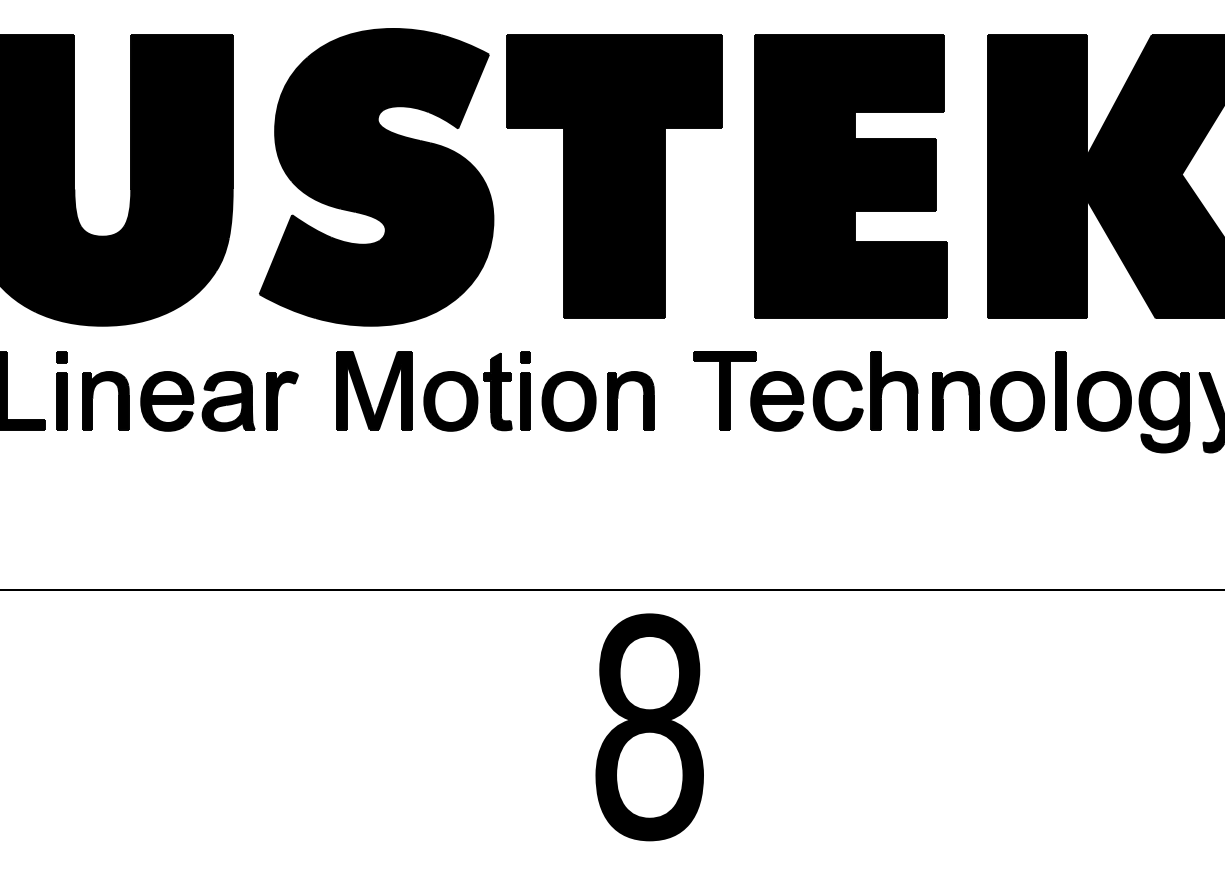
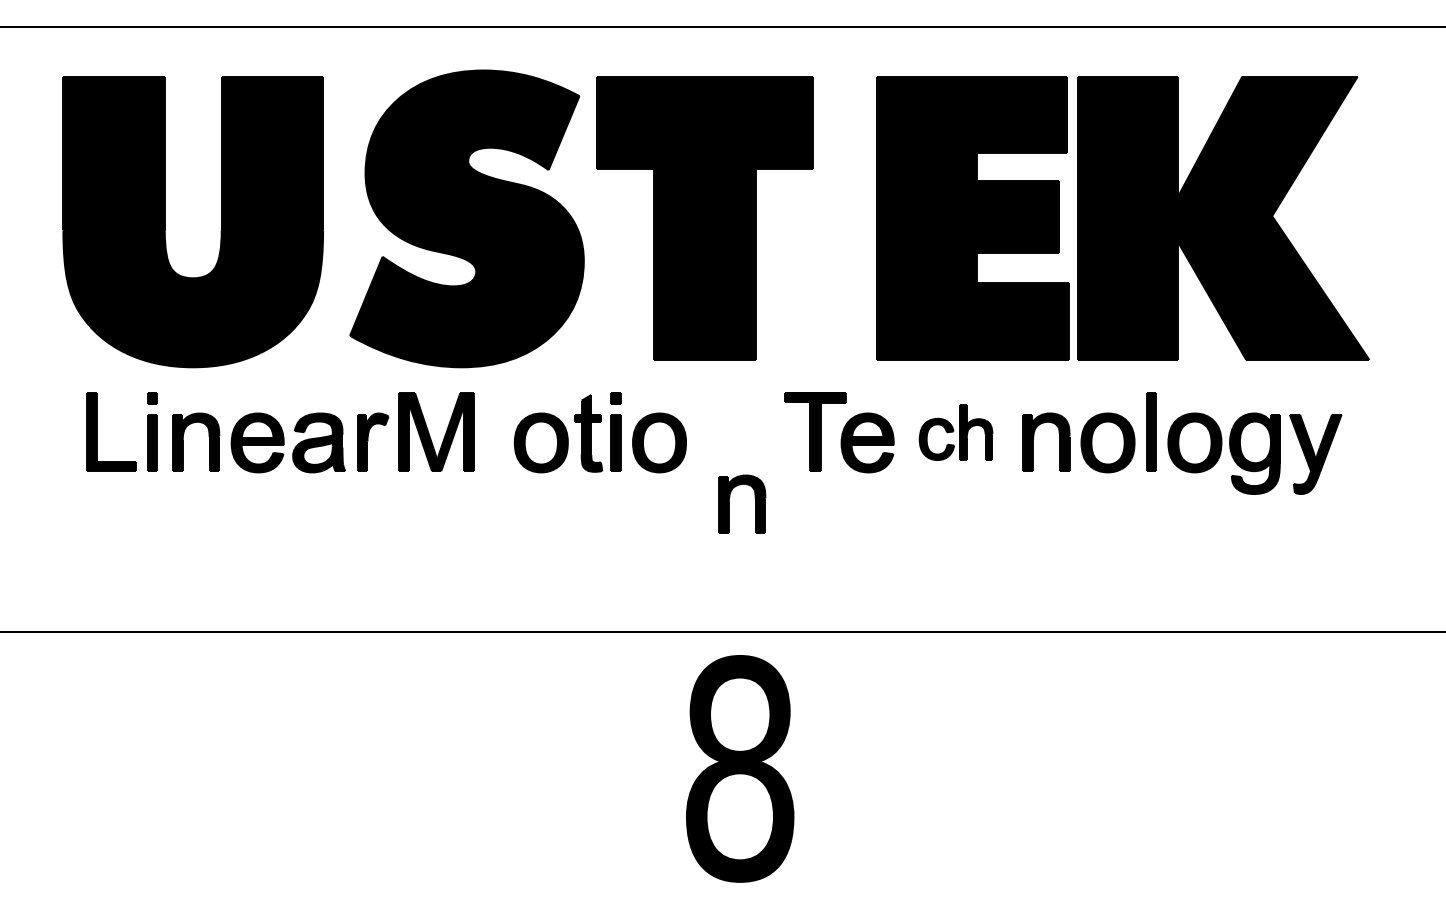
part: (850, 176) -> (972, 218), moved
part: (367, 390) -> (429, 432), moved
part: (865, 390) -> (955, 432), size x0.7
part: (643, 394) -> (754, 498), moved

